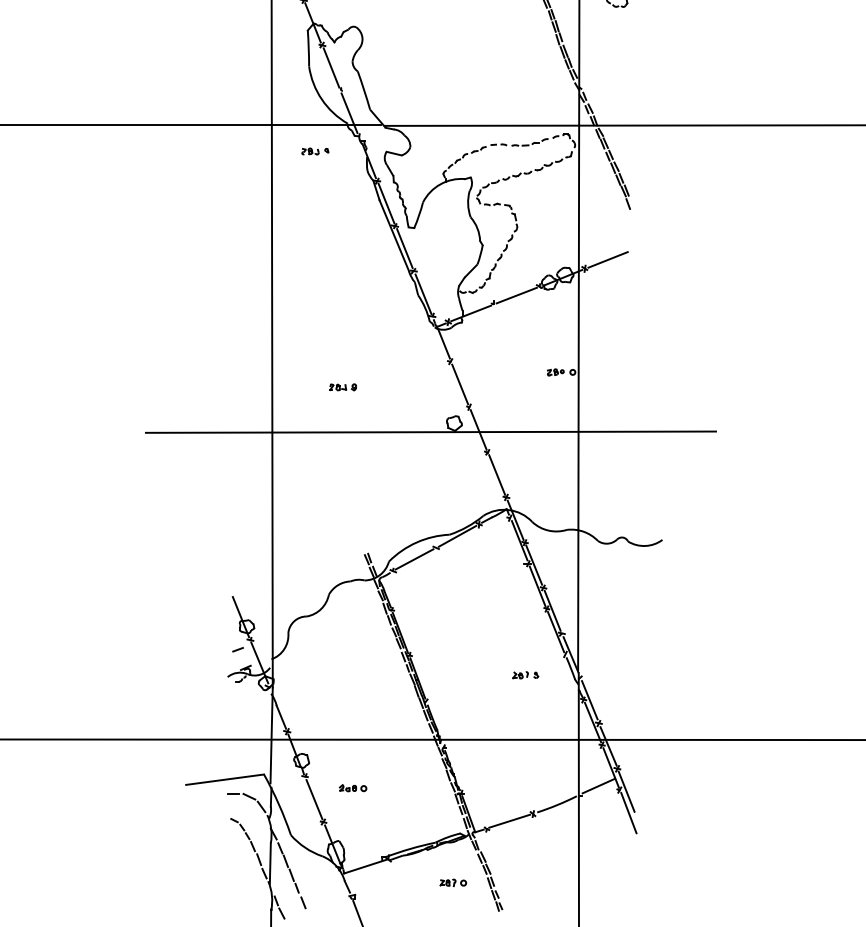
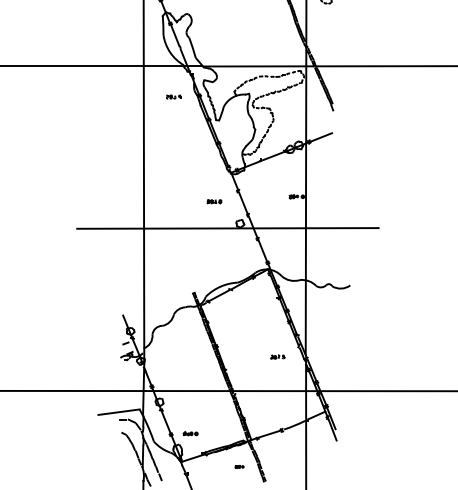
part: (314, 150) -> (173, 96), moved
part: (343, 386) -> (214, 201), moved
part: (352, 787) -> (190, 433), moved
part: (452, 882) -> (239, 466), size x0.6

